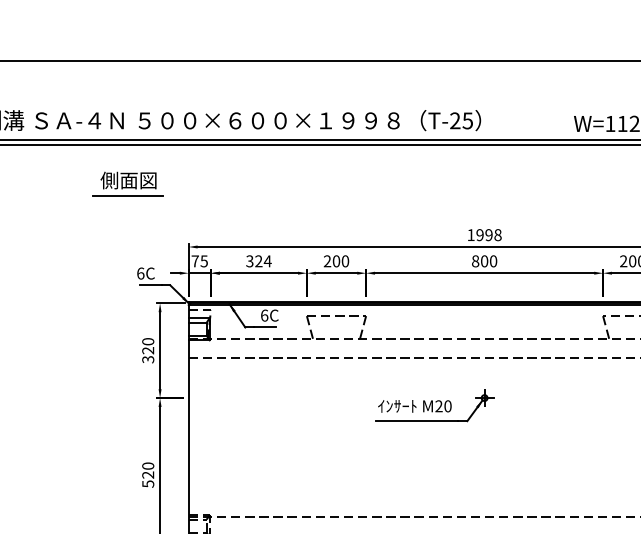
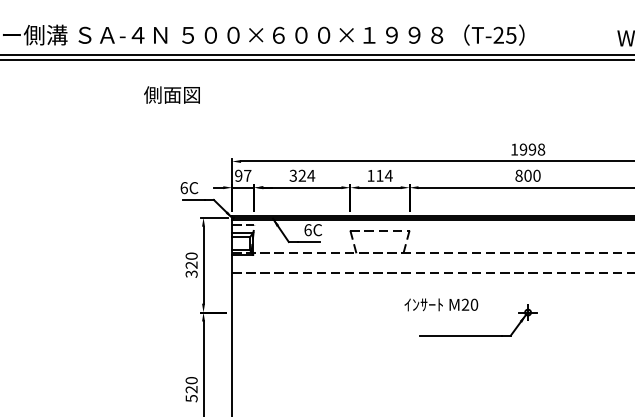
line: (127, 196) -> (170, 111), removed
text: (199, 261) -> (242, 176), 75 -> 97
text: (336, 261) -> (379, 176), 200 -> 114
text: (414, 406) -> (440, 305), moved

